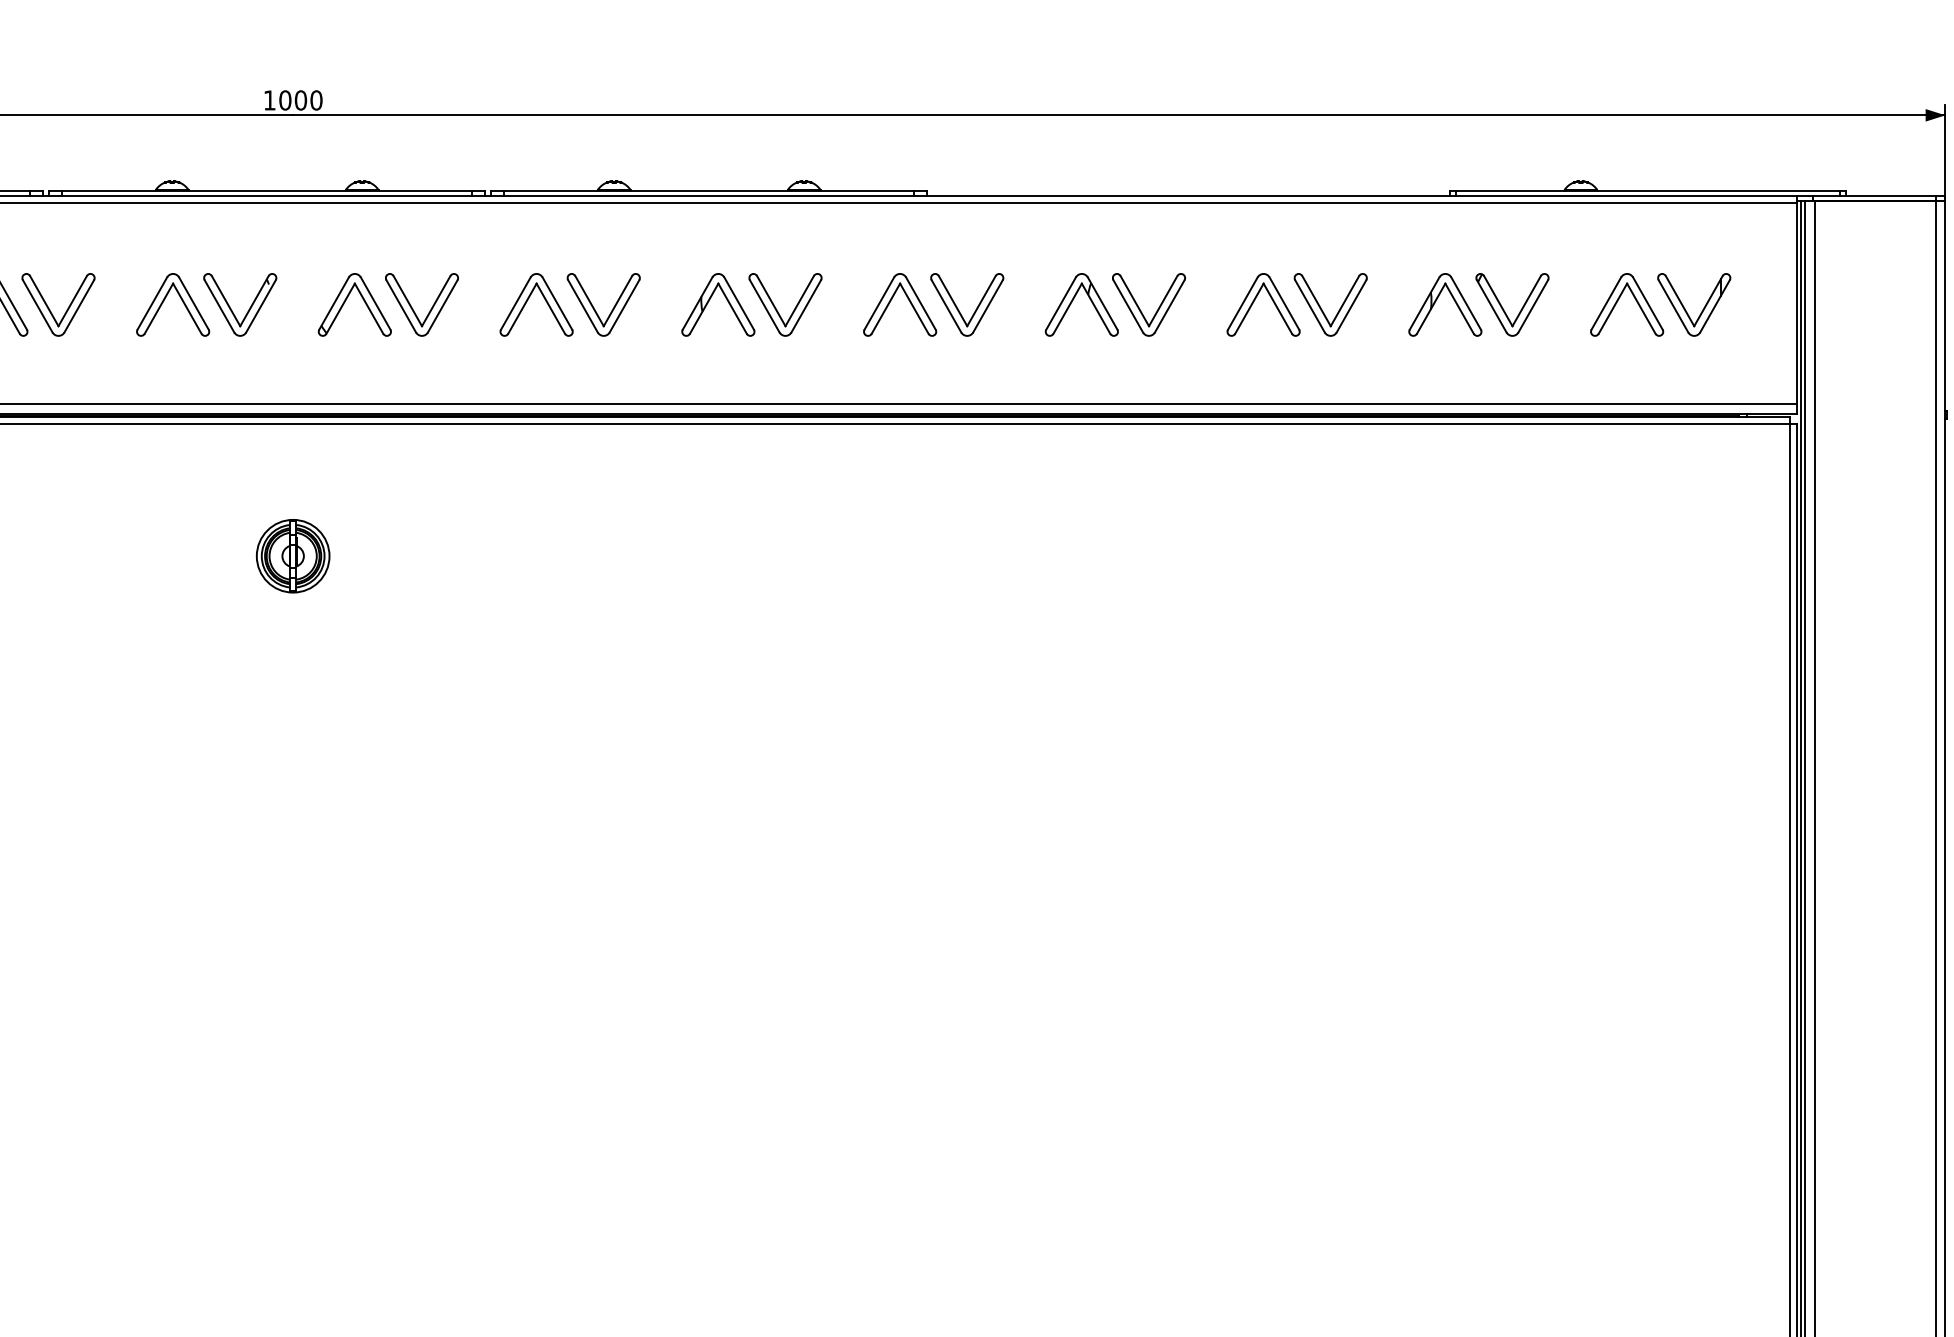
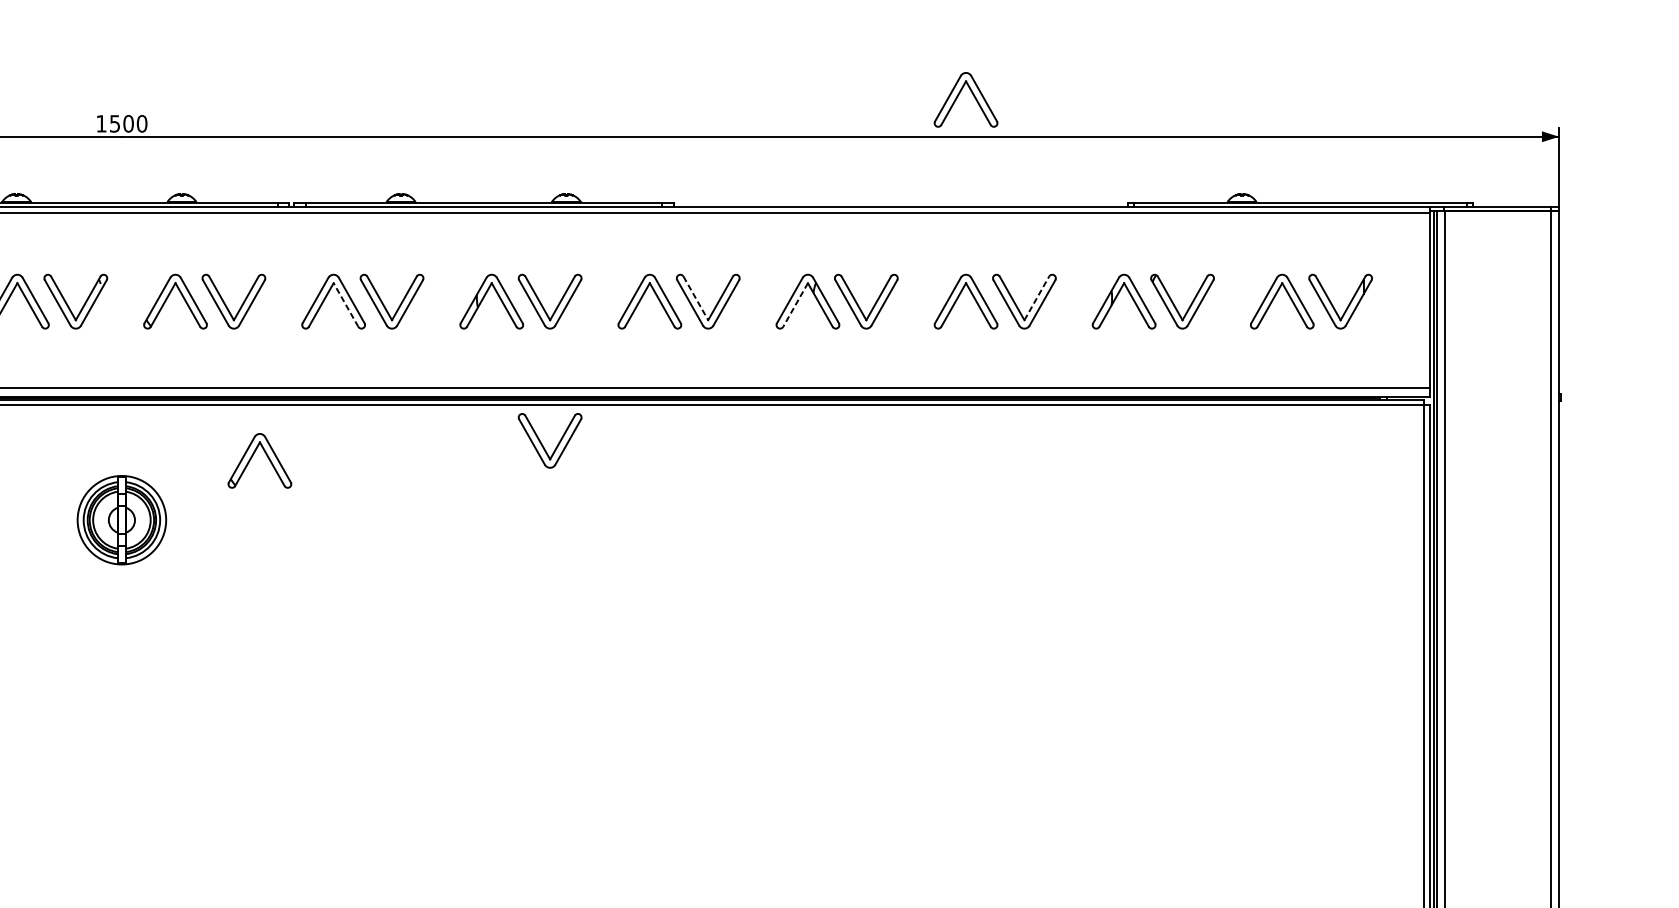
part: (1255, 68) -> (958, 96), added
text: (285, 100) -> (115, 123), 1000 -> 1500
line: (953, 301) -> (696, 298), solid -> dashed
line: (1344, 301) -> (1036, 298), solid -> dashed
line: (550, 308) -> (345, 304), solid -> dashed
line: (1067, 308) -> (795, 304), solid -> dashed
part: (777, 469) -> (543, 444), added
part: (443, 483) -> (252, 457), added
part: (292, 556) -> (121, 520), size x1.4

